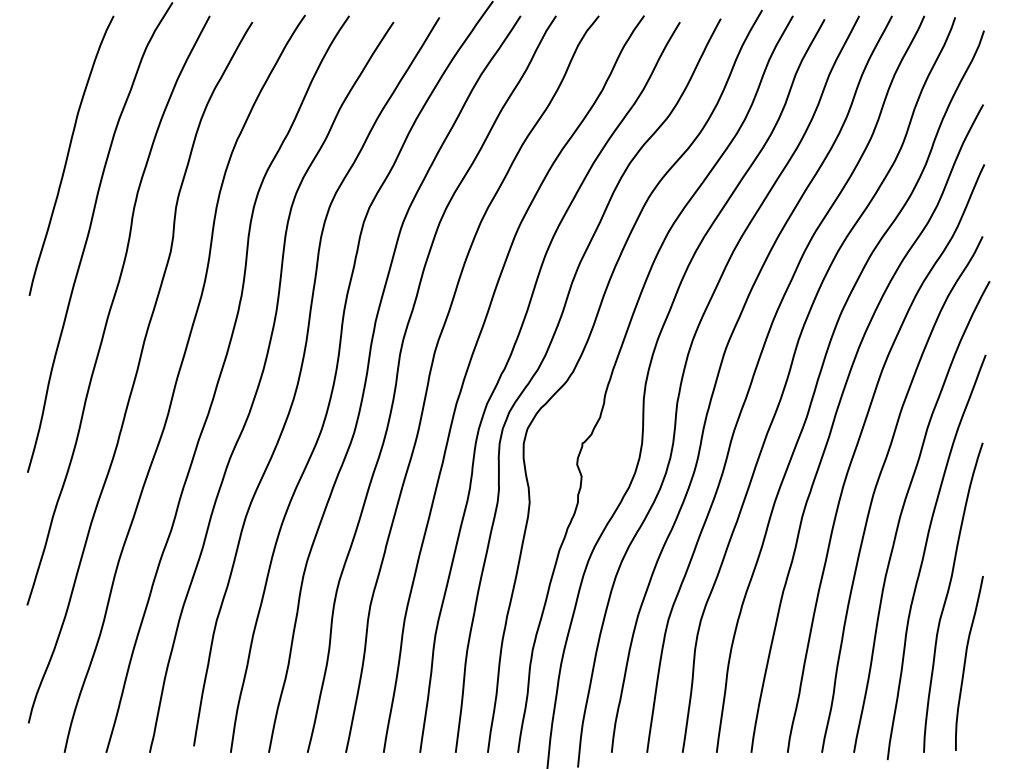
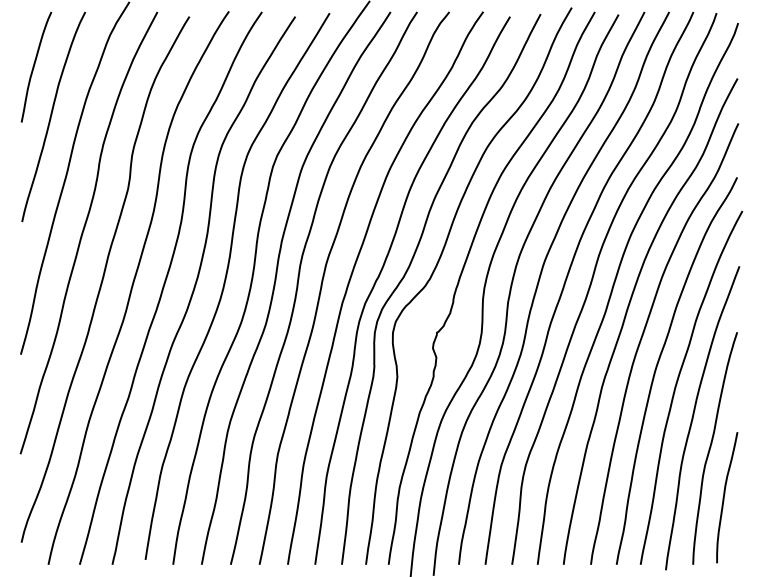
curve: (45, 88) -> (34, 66), added

